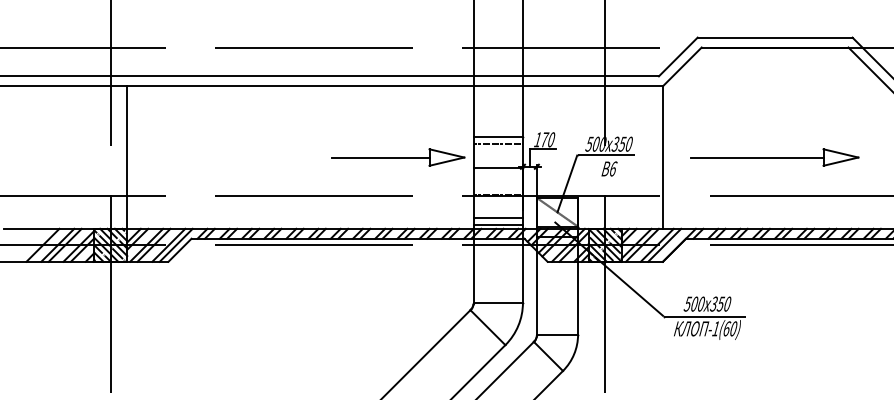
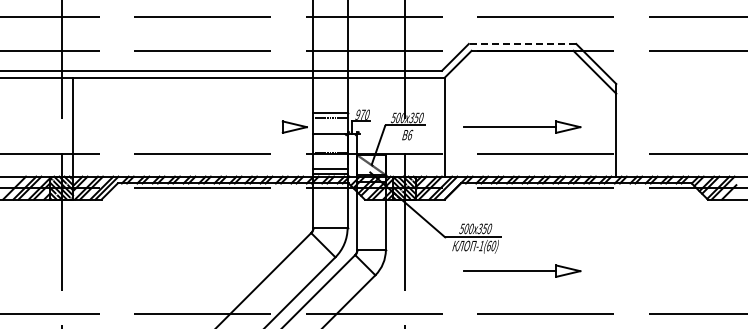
line: (775, 36) -> (522, 43), solid -> dashed
text: (537, 139) -> (357, 114), 170 -> 970
line: (380, 158) -> (248, 127), removed
part: (775, 364) -> (522, 270), added

